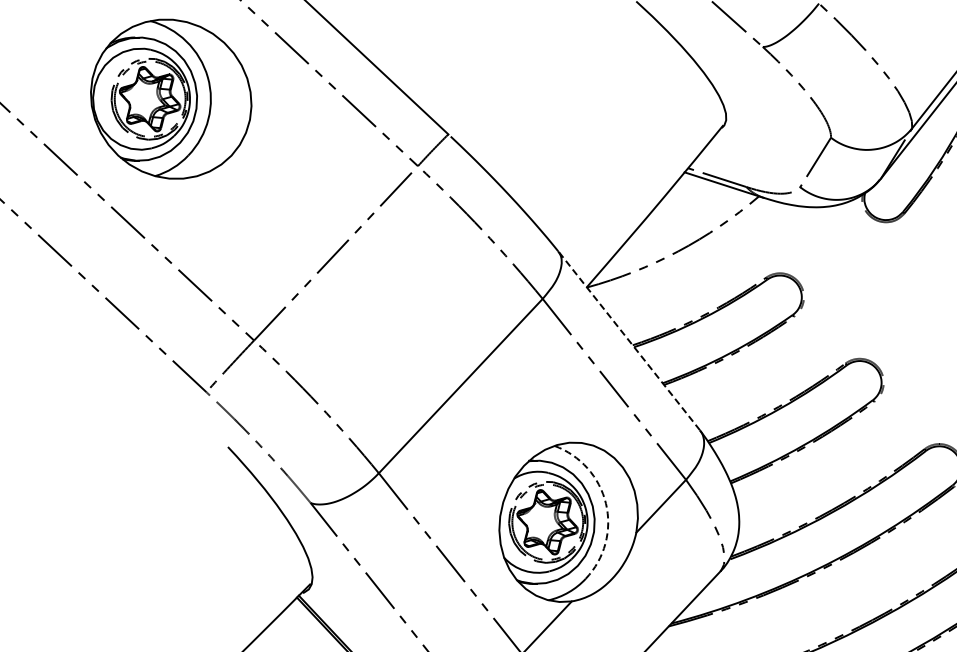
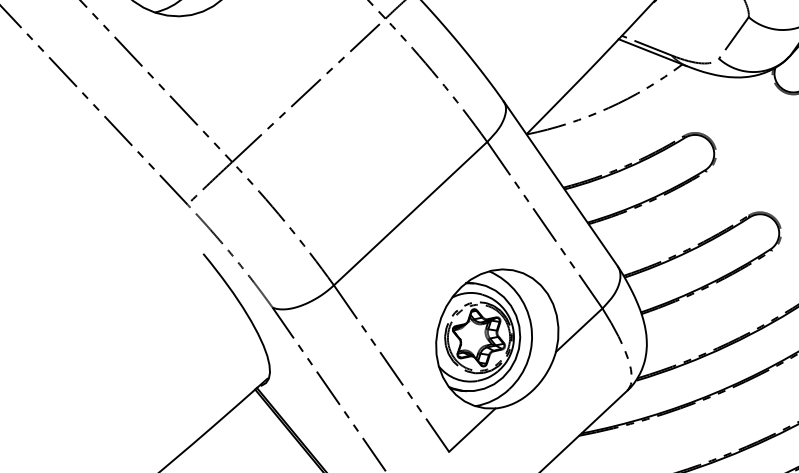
line: (628, 340) -> (559, 183), dashed -> solid
arc: (606, 503) -> (531, 324), dashed -> solid

